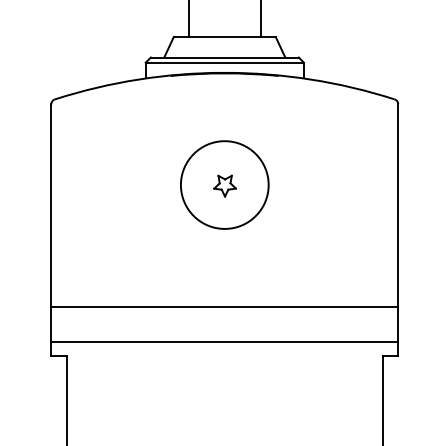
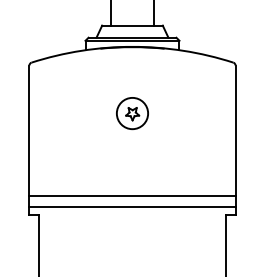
circle: (224, 184) -> (132, 113), size x0.6
line: (224, 307) -> (132, 196), moved

